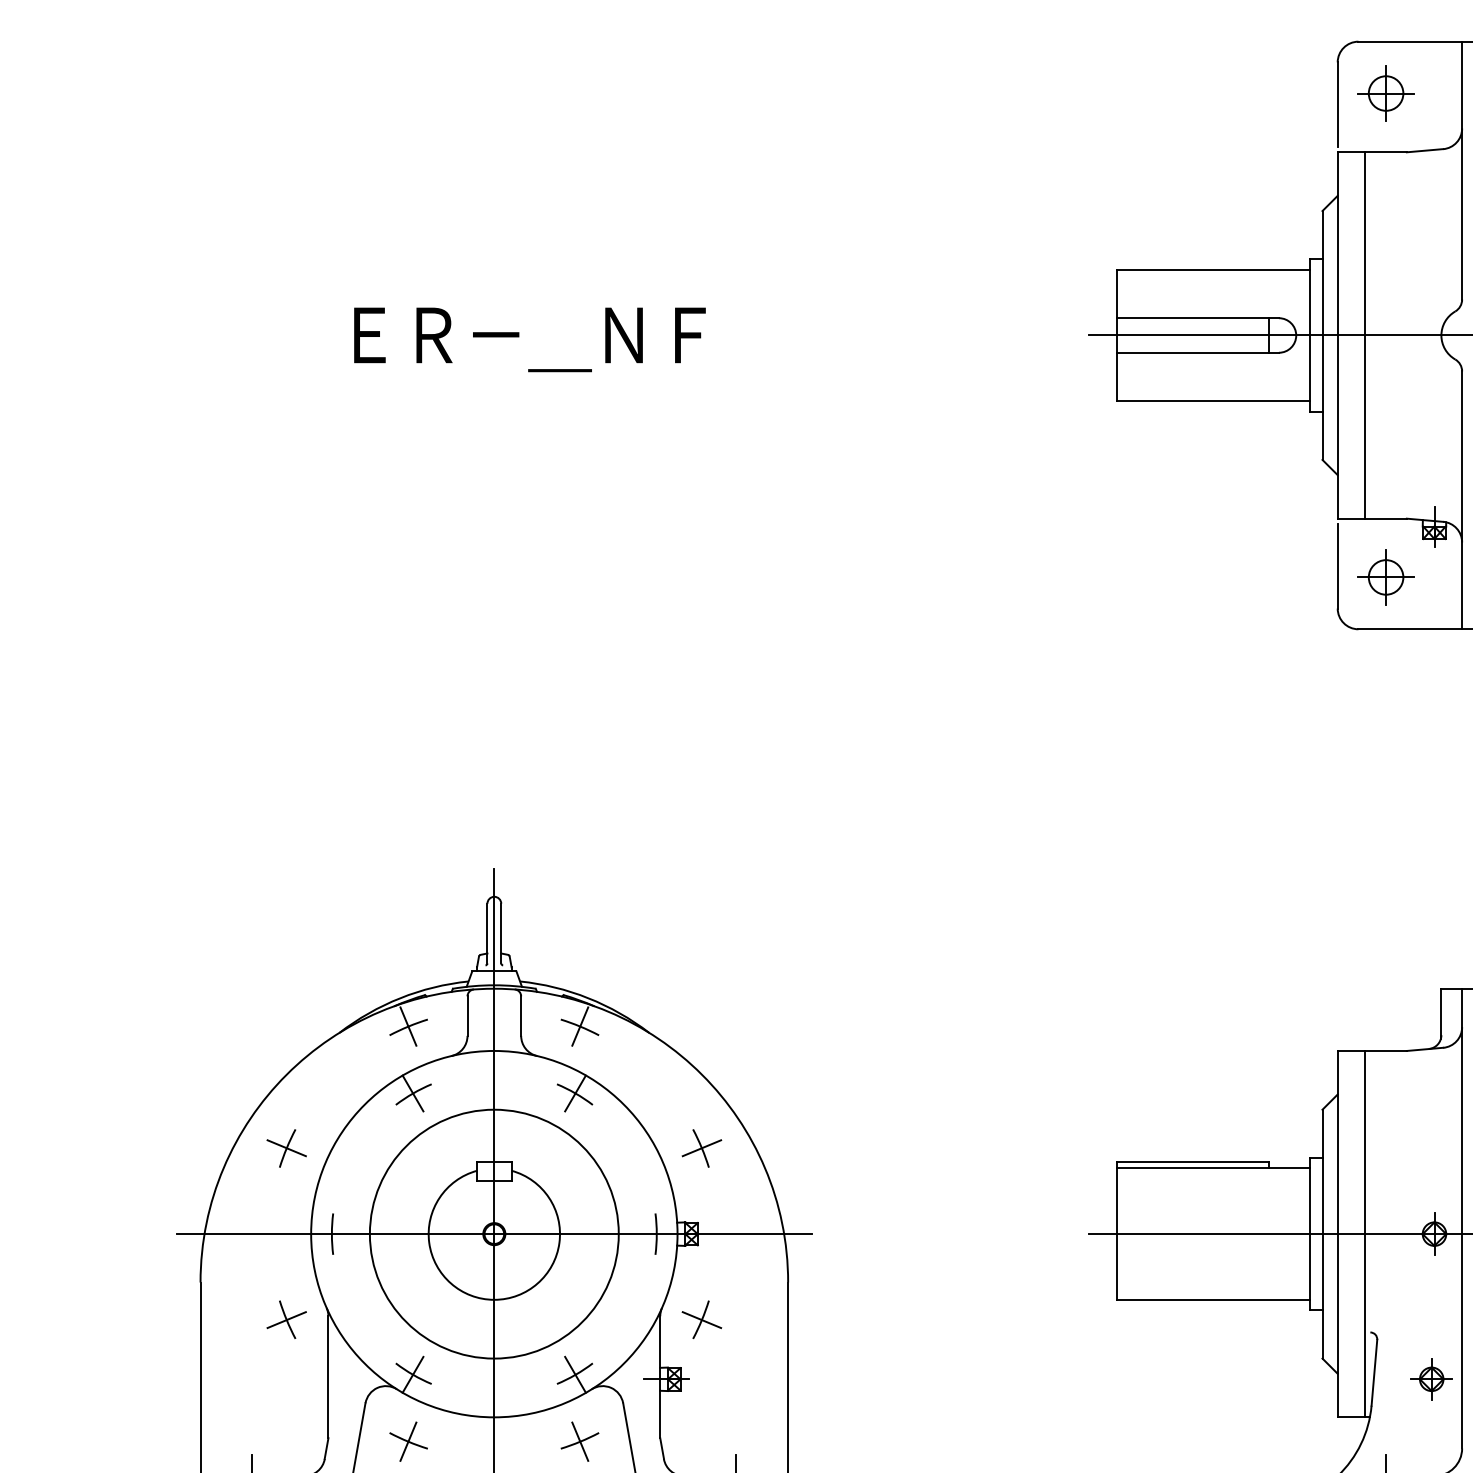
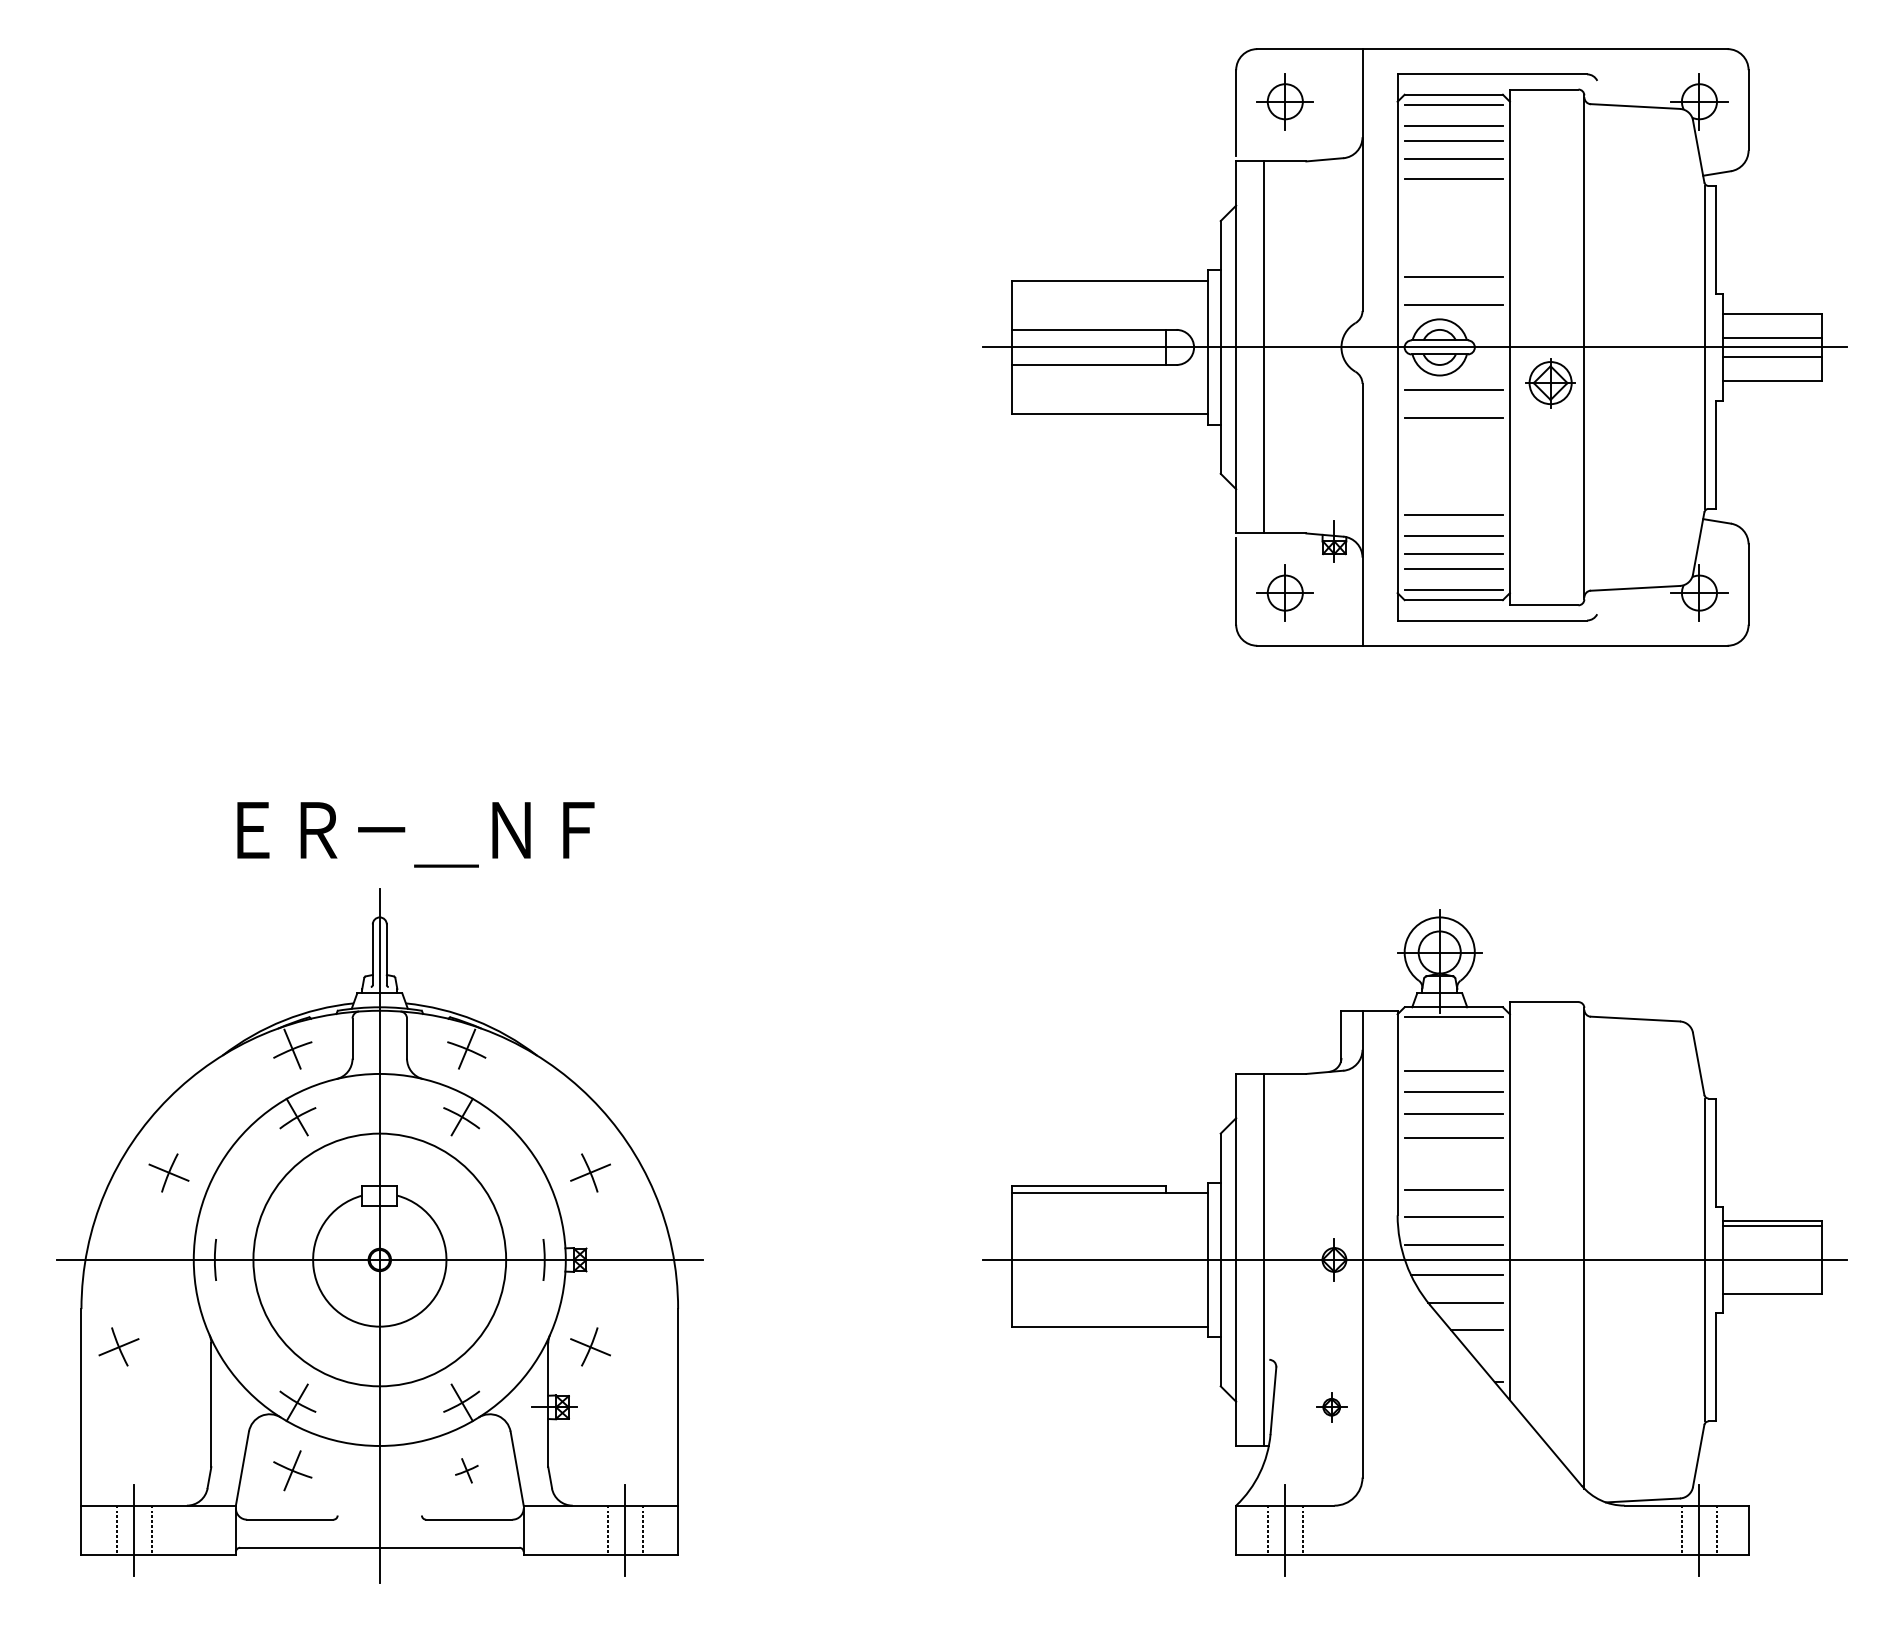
text: (529, 339) -> (415, 834), moved
part: (286, 1319) -> (118, 1346), moved
part: (1431, 1378) -> (1331, 1406), size x0.7
part: (579, 1441) -> (466, 1470), size x0.6

